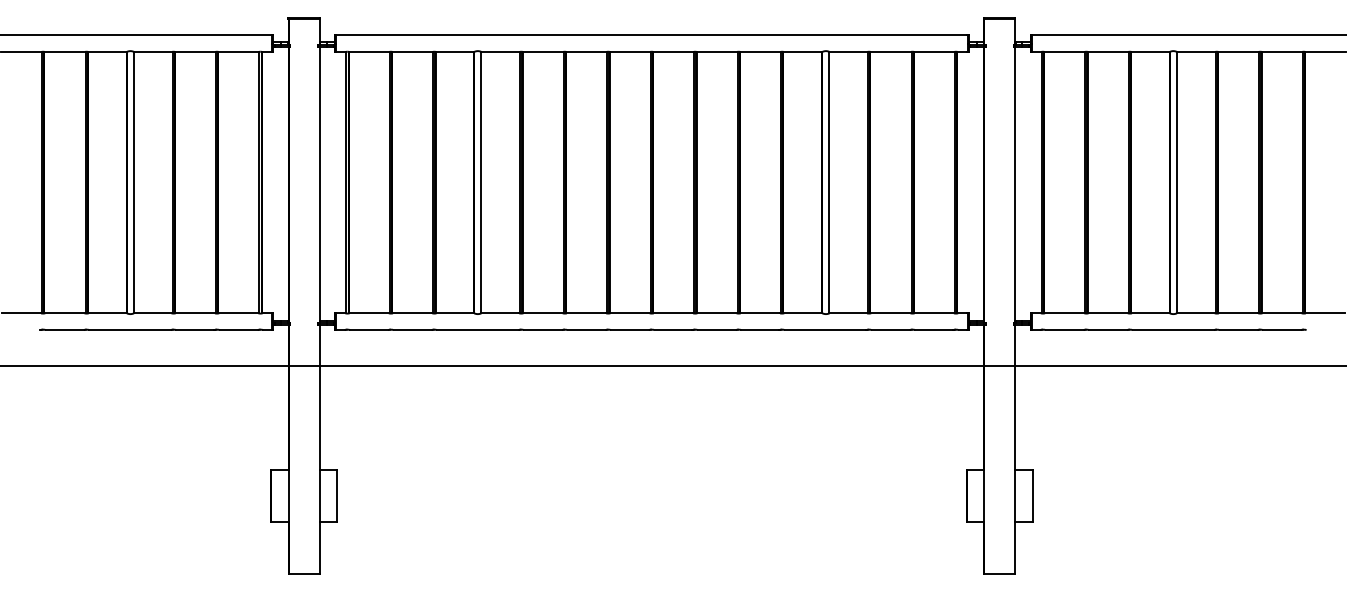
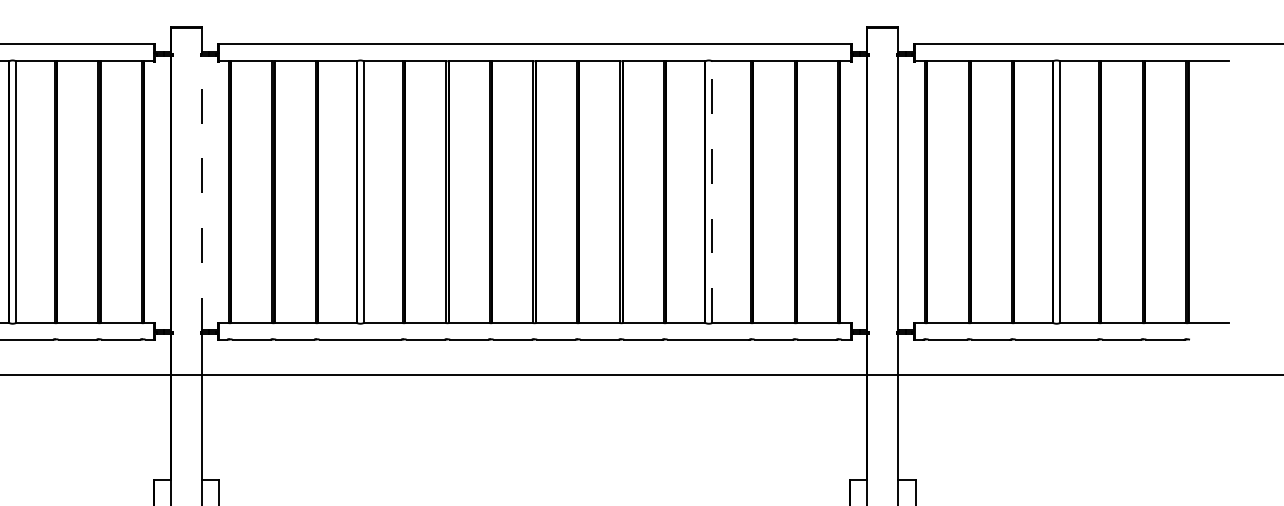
line: (829, 182) -> (712, 191), solid -> dashed
line: (319, 184) -> (201, 193), solid -> dashed

